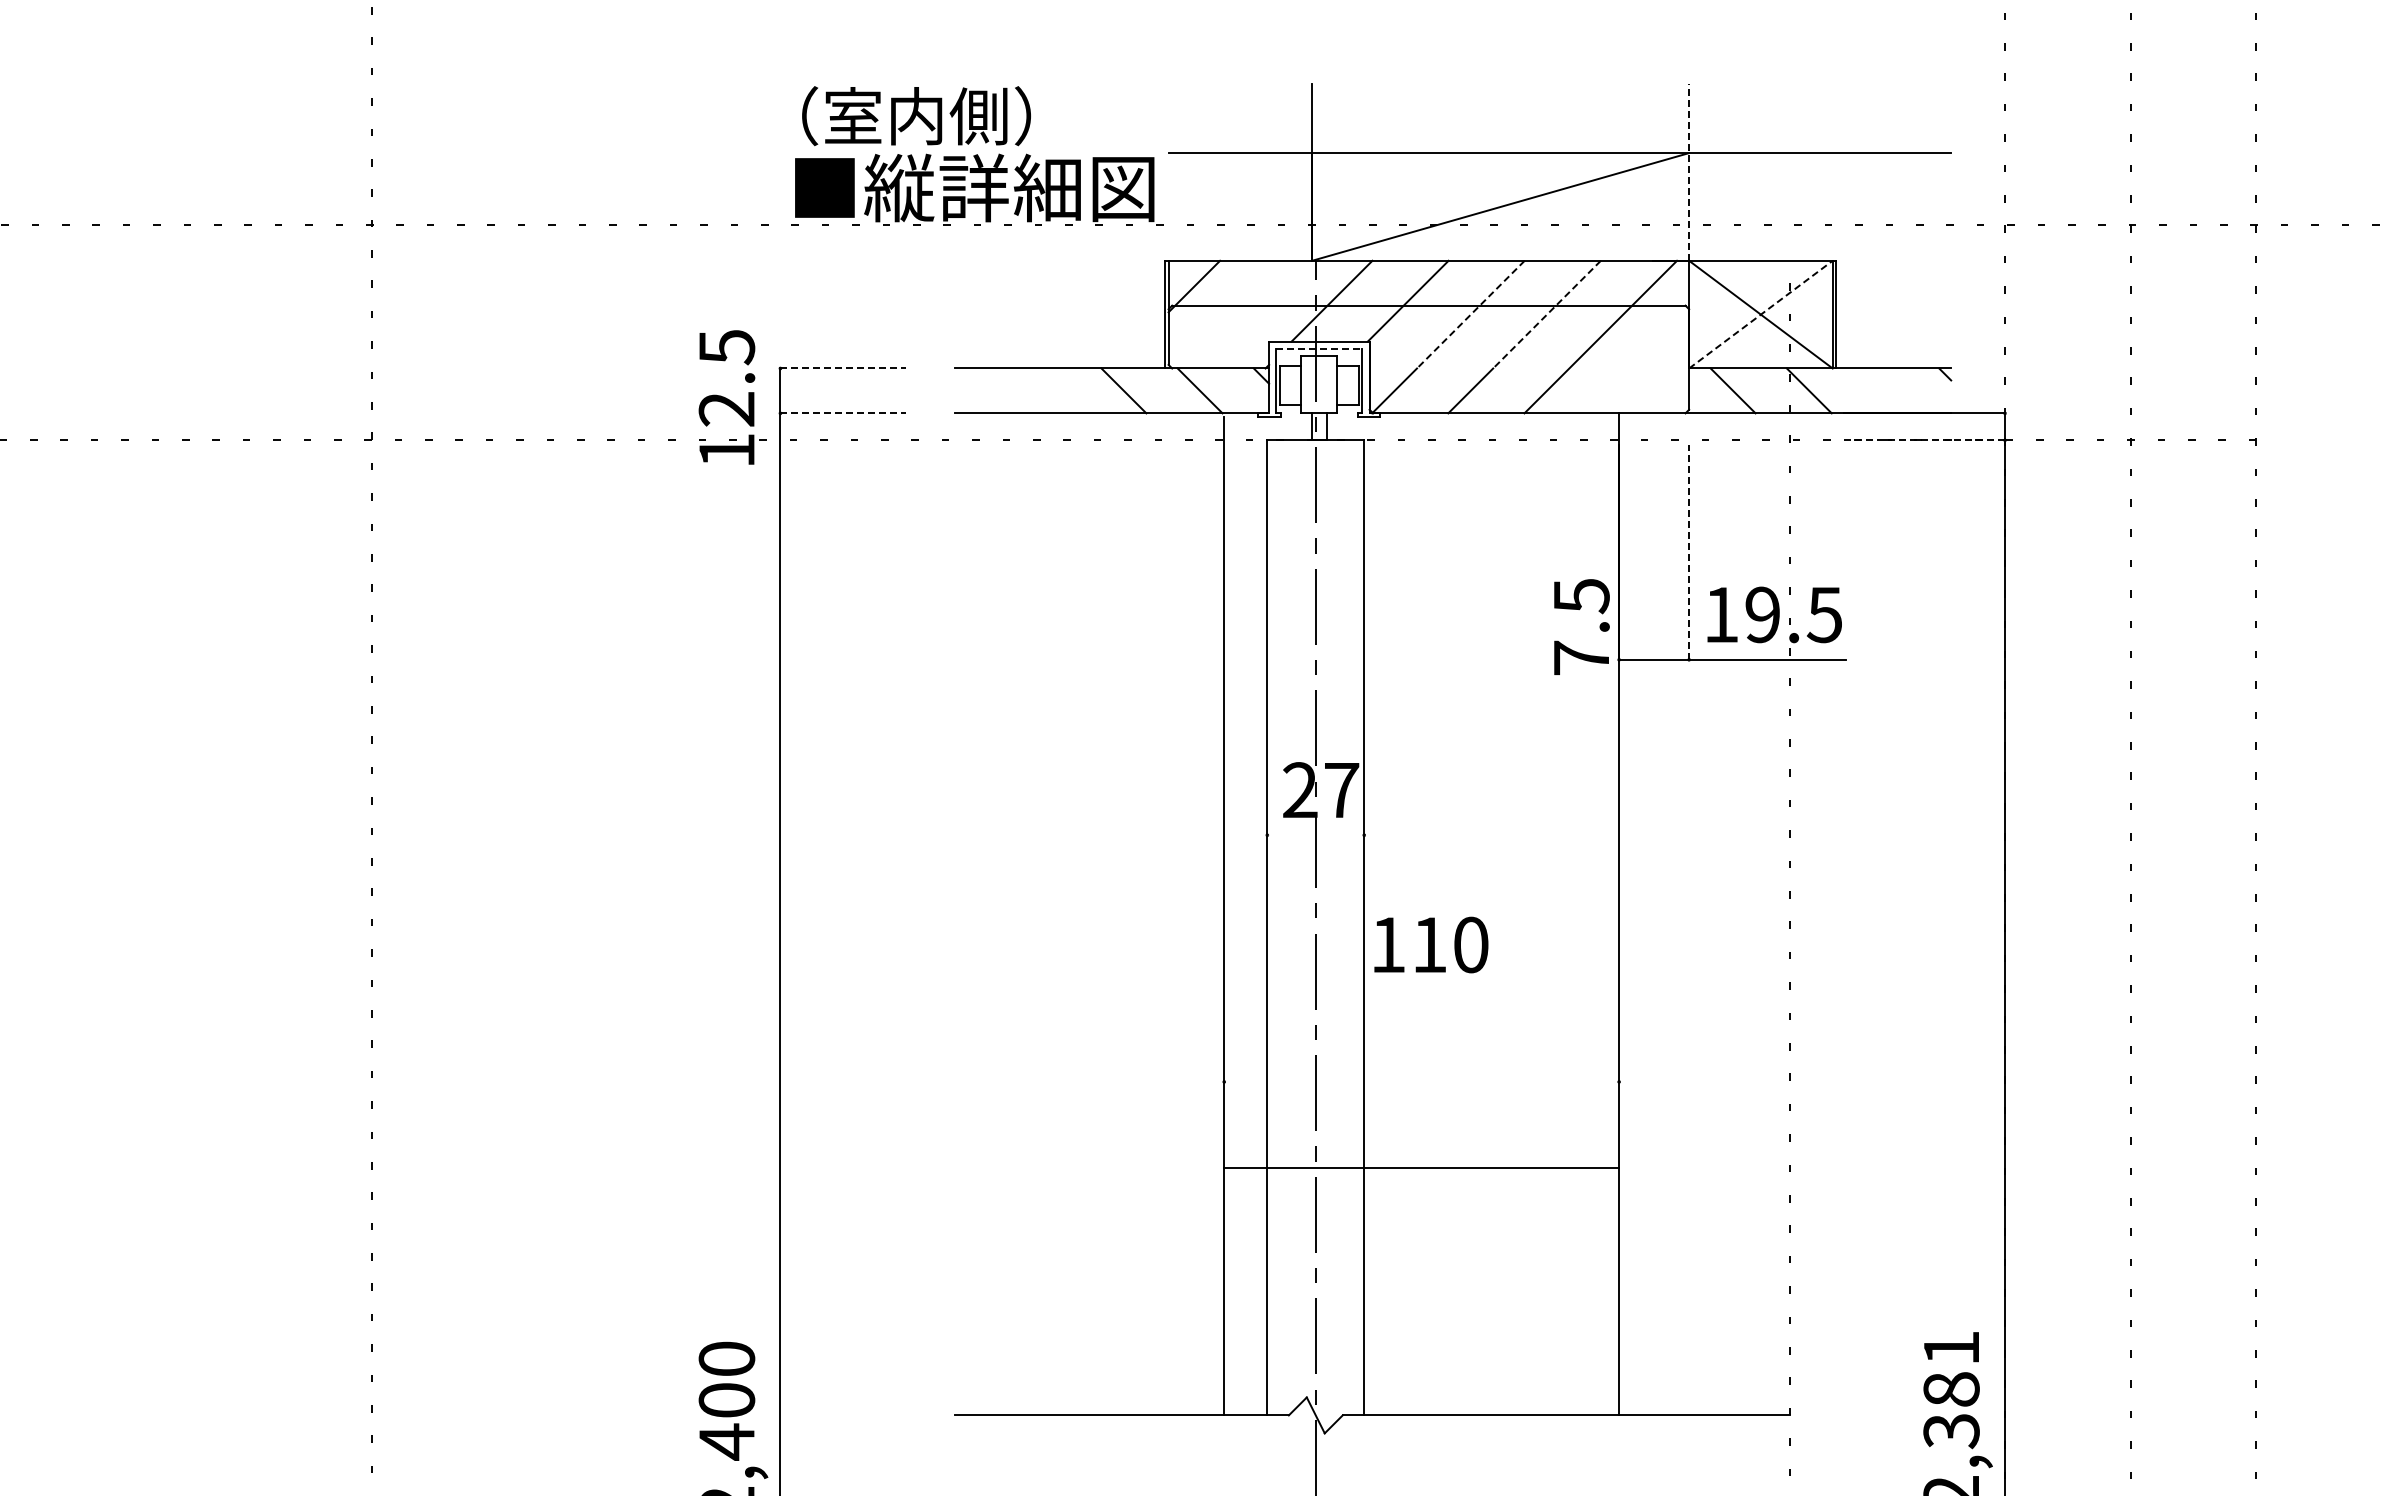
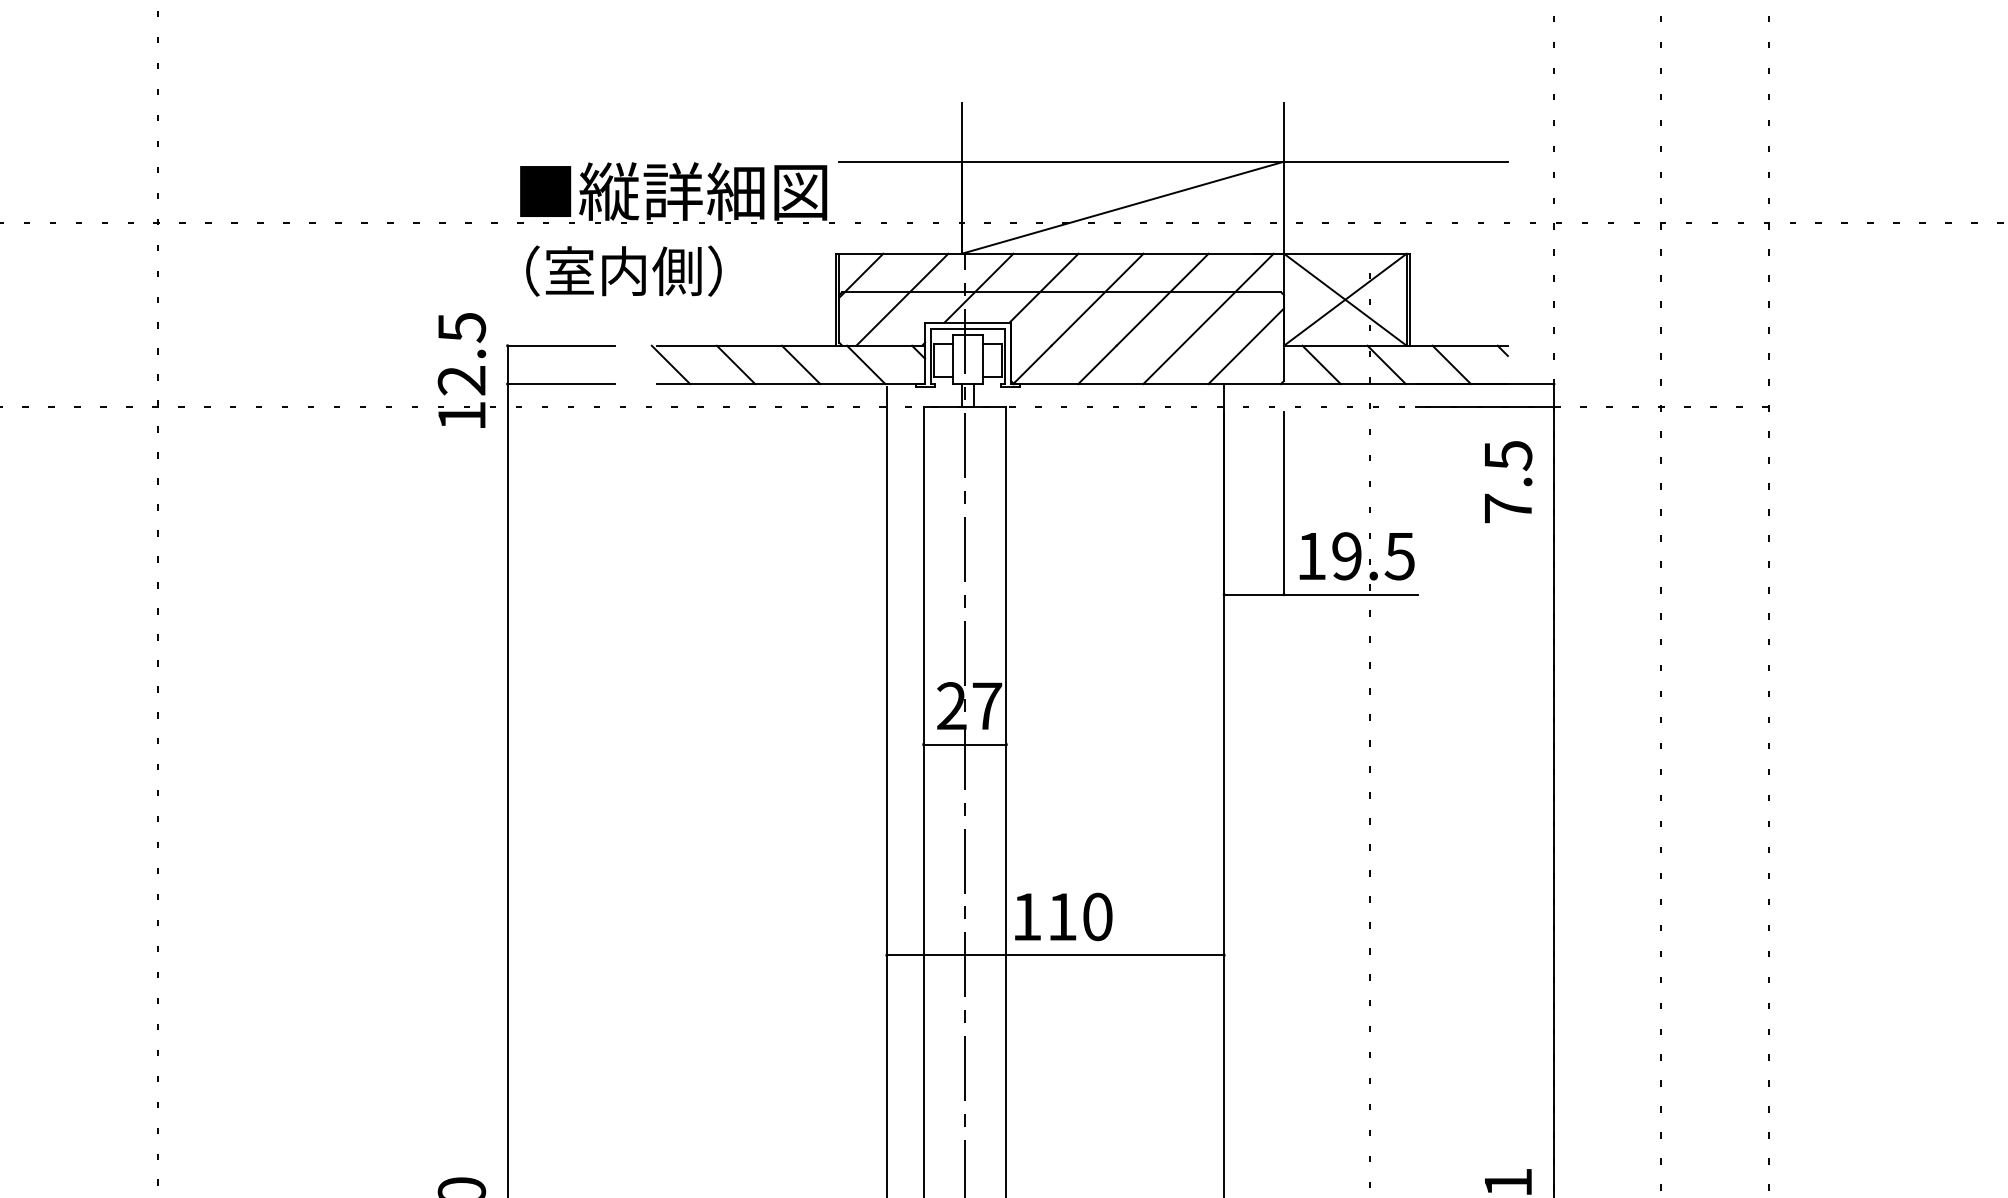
text: (916, 116) -> (623, 271), moved
line: (1689, 171) -> (1284, 177), dashed -> solid
line: (1242, 314) -> (902, 299), added
line: (1760, 314) -> (1345, 299), dashed -> solid
line: (1470, 315) -> (1097, 300), dashed -> solid
line: (1546, 315) -> (1162, 300), dashed -> solid
line: (1319, 348) -> (968, 328), dashed -> solid
line: (843, 368) -> (561, 345), dashed -> solid
line: (1644, 368) -> (1245, 345), added
line: (971, 390) -> (670, 364), added
line: (1047, 390) -> (735, 364), added
line: (1885, 390) -> (1451, 364), added
line: (843, 413) -> (561, 384), dashed -> solid
line: (1924, 440) -> (1485, 407), dashed -> solid
line: (1689, 552) -> (1284, 502), dashed -> solid
text: (1581, 626) -> (1508, 481), moved
line: (1315, 835) -> (964, 744), added
text: (1431, 944) -> (1063, 916), moved
line: (1421, 1167) -> (1055, 954), moved

